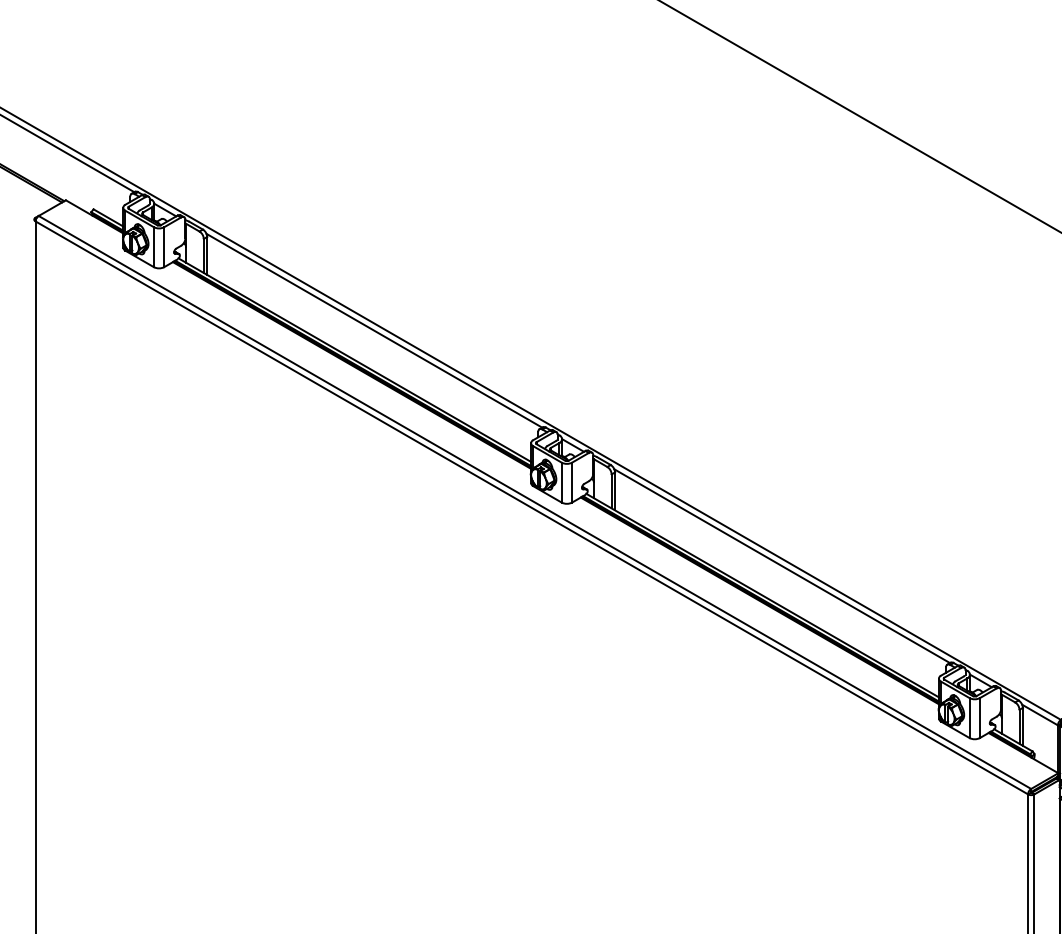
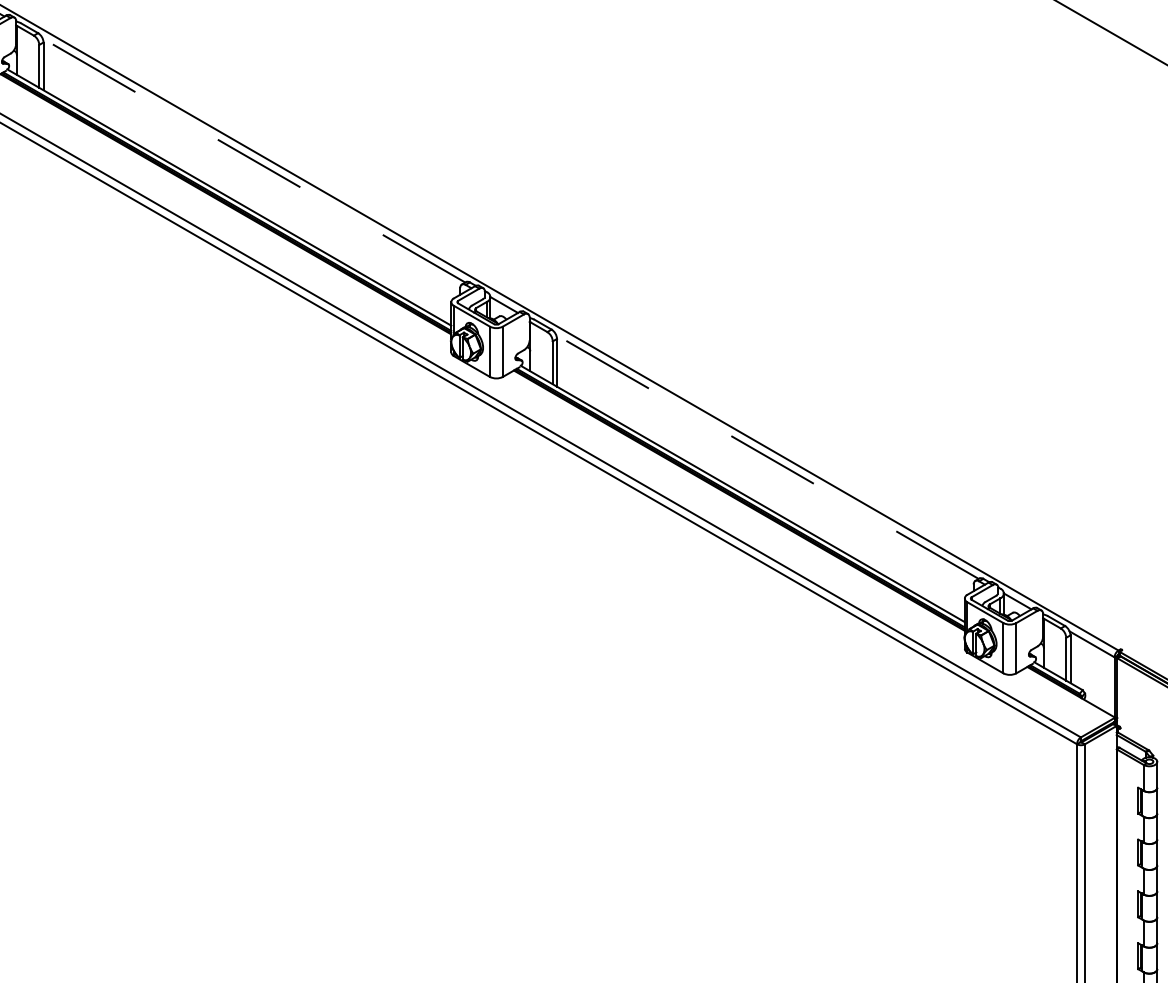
line: (374, 330) -> (254, 160), solid -> dashed
line: (782, 566) -> (767, 457), solid -> dashed

